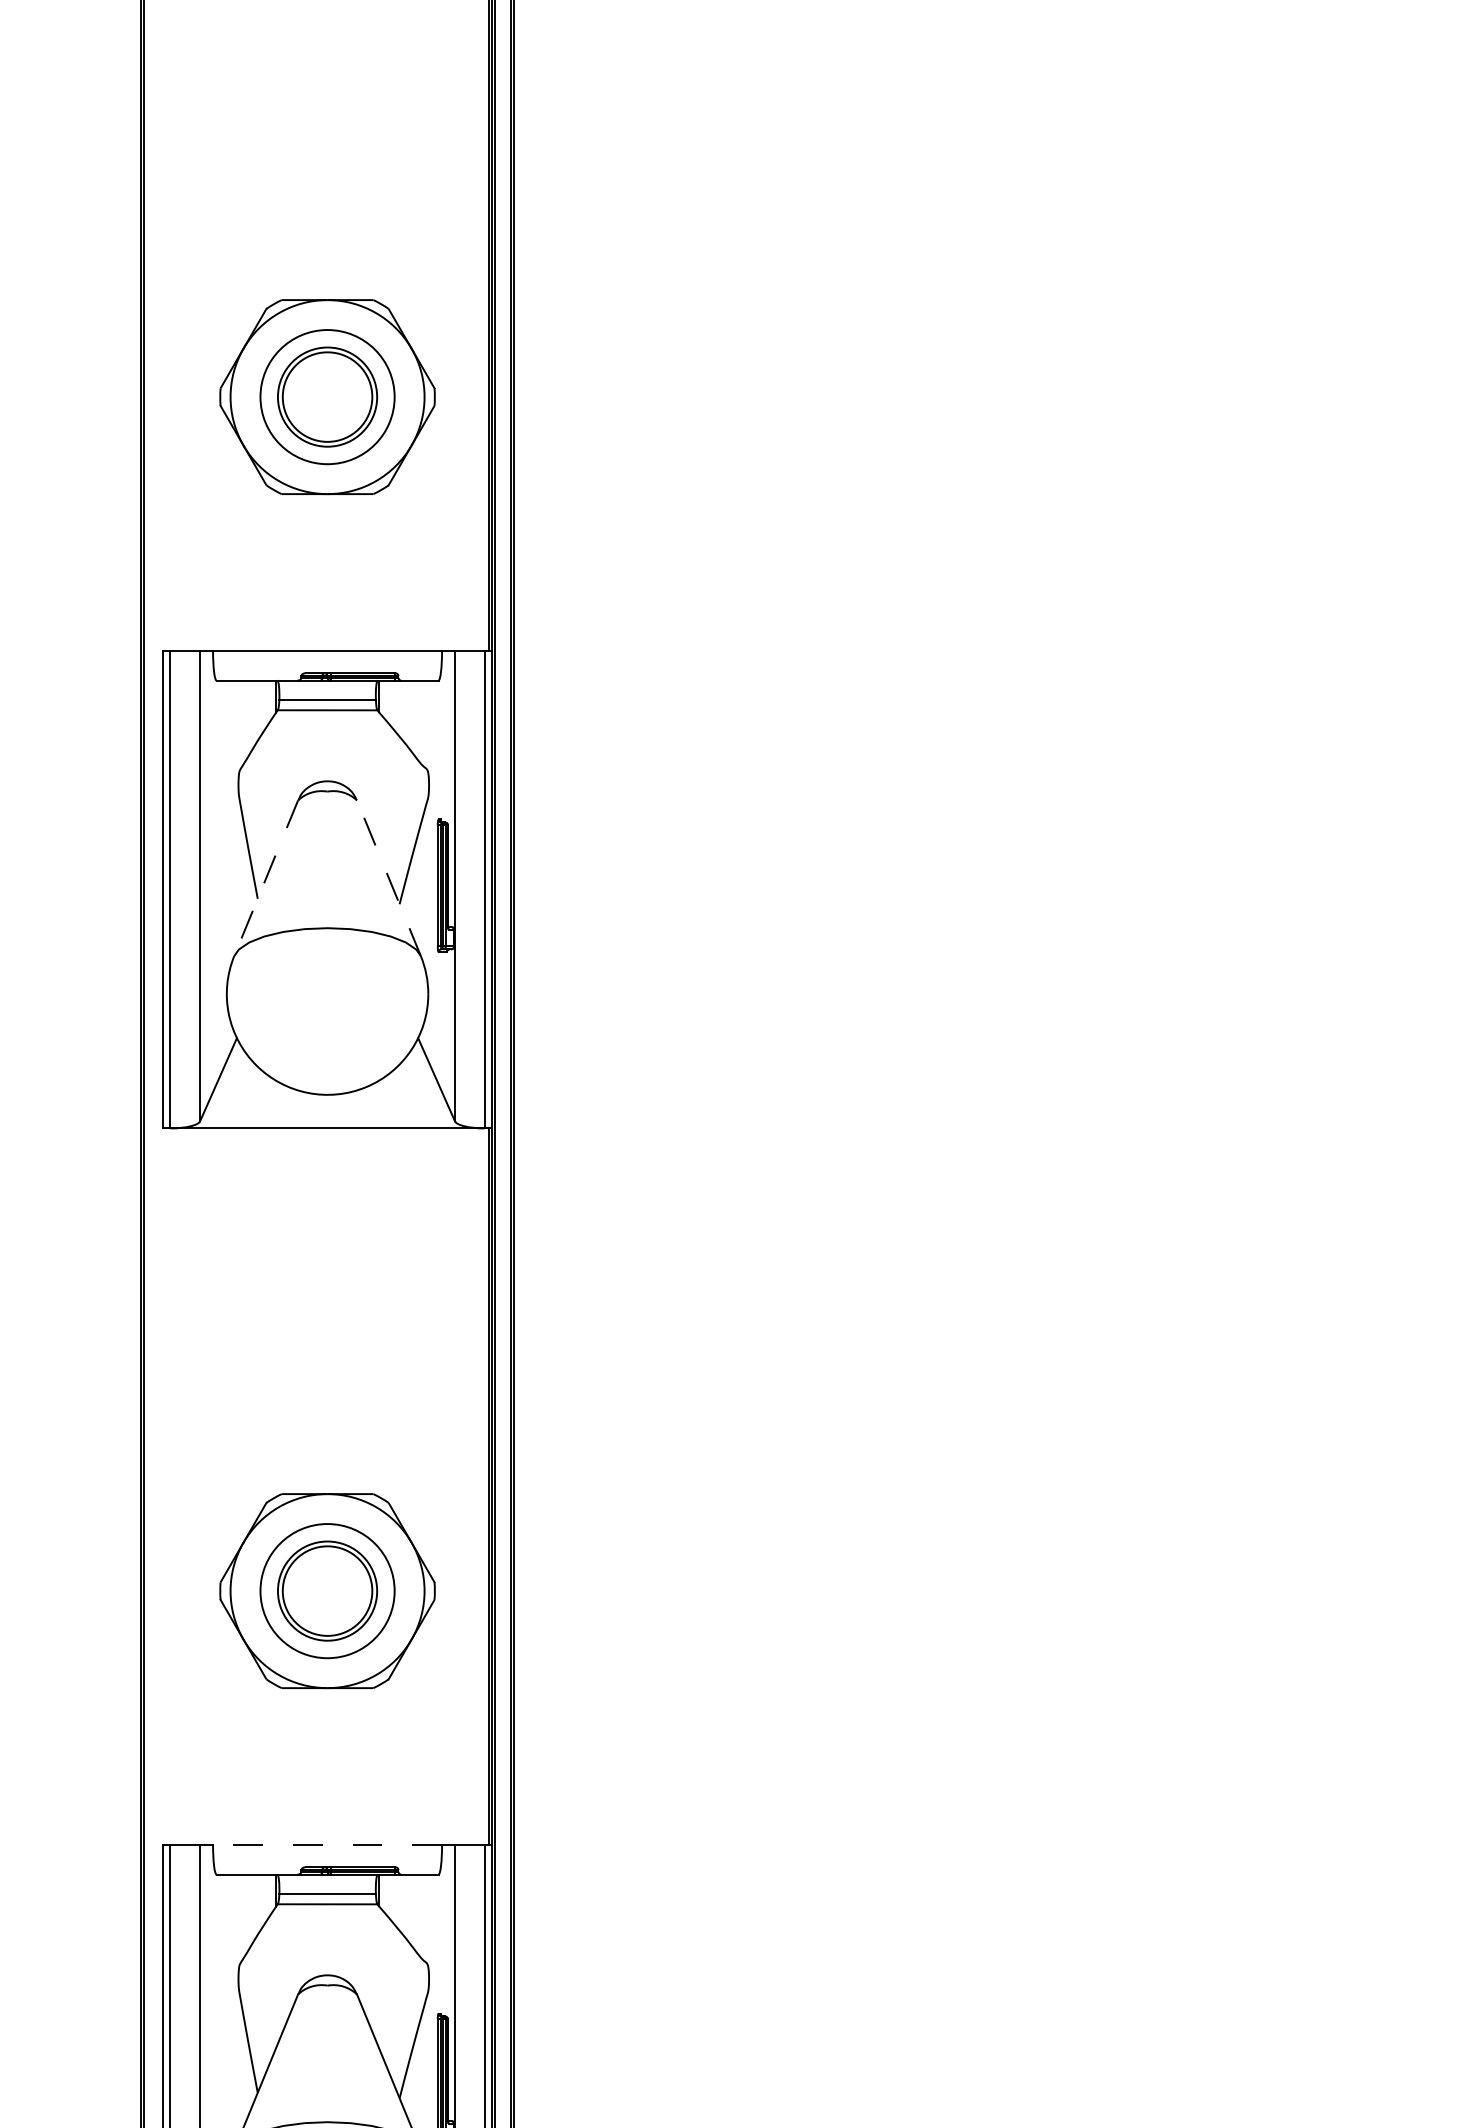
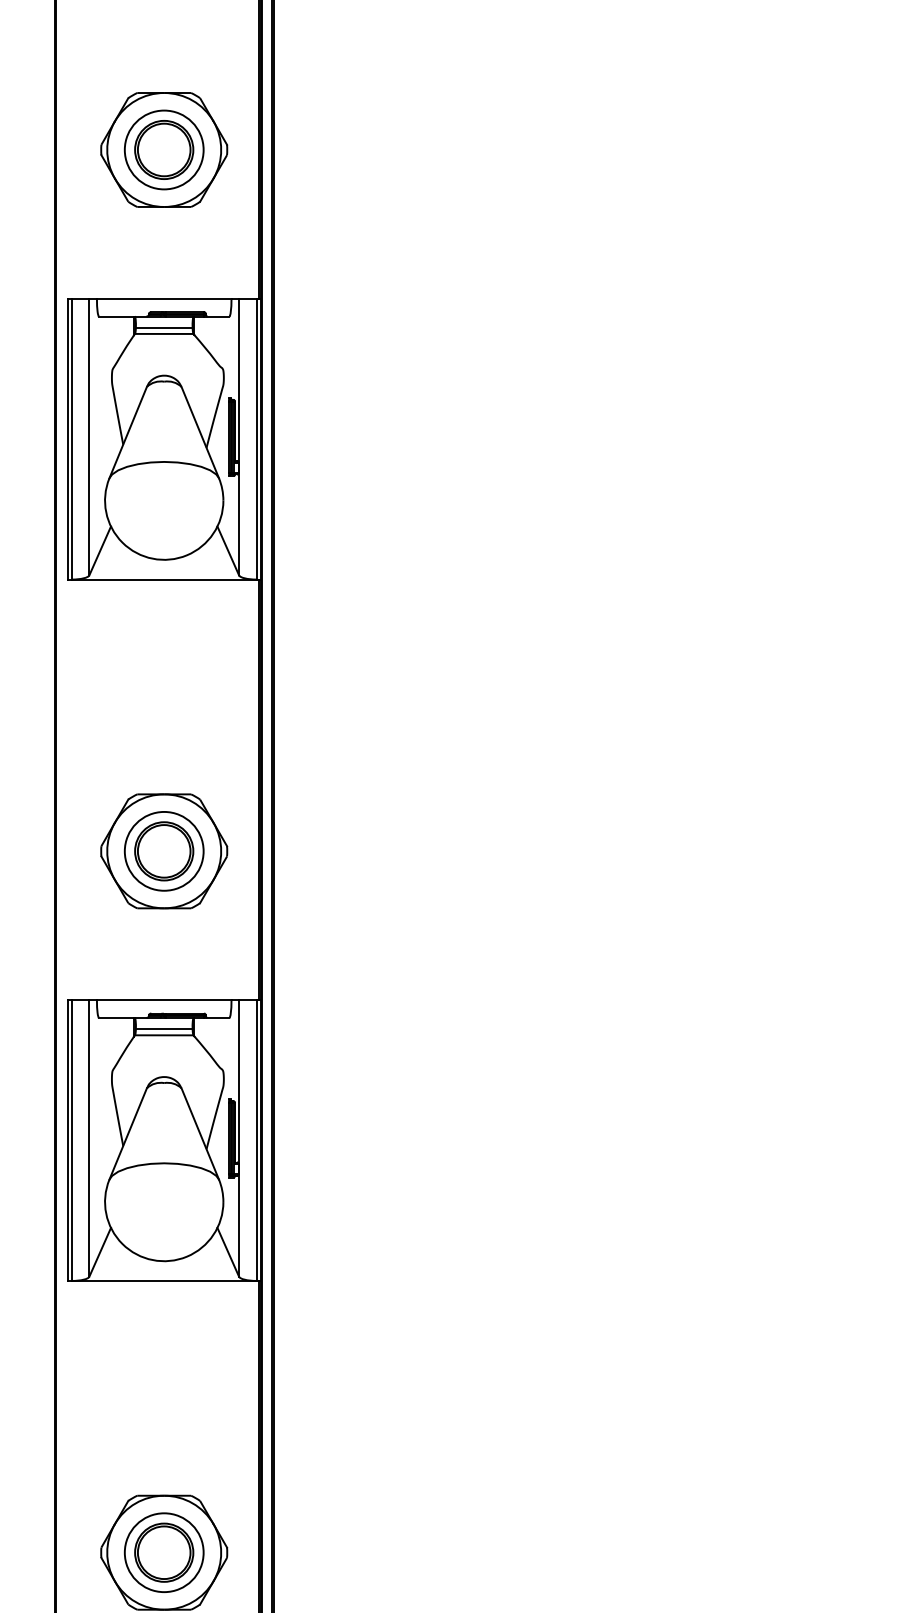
line: (389, 878) -> (200, 432), dashed -> solid
line: (266, 879) -> (128, 433), dashed -> solid
line: (326, 1845) -> (163, 1000), dashed -> solid

